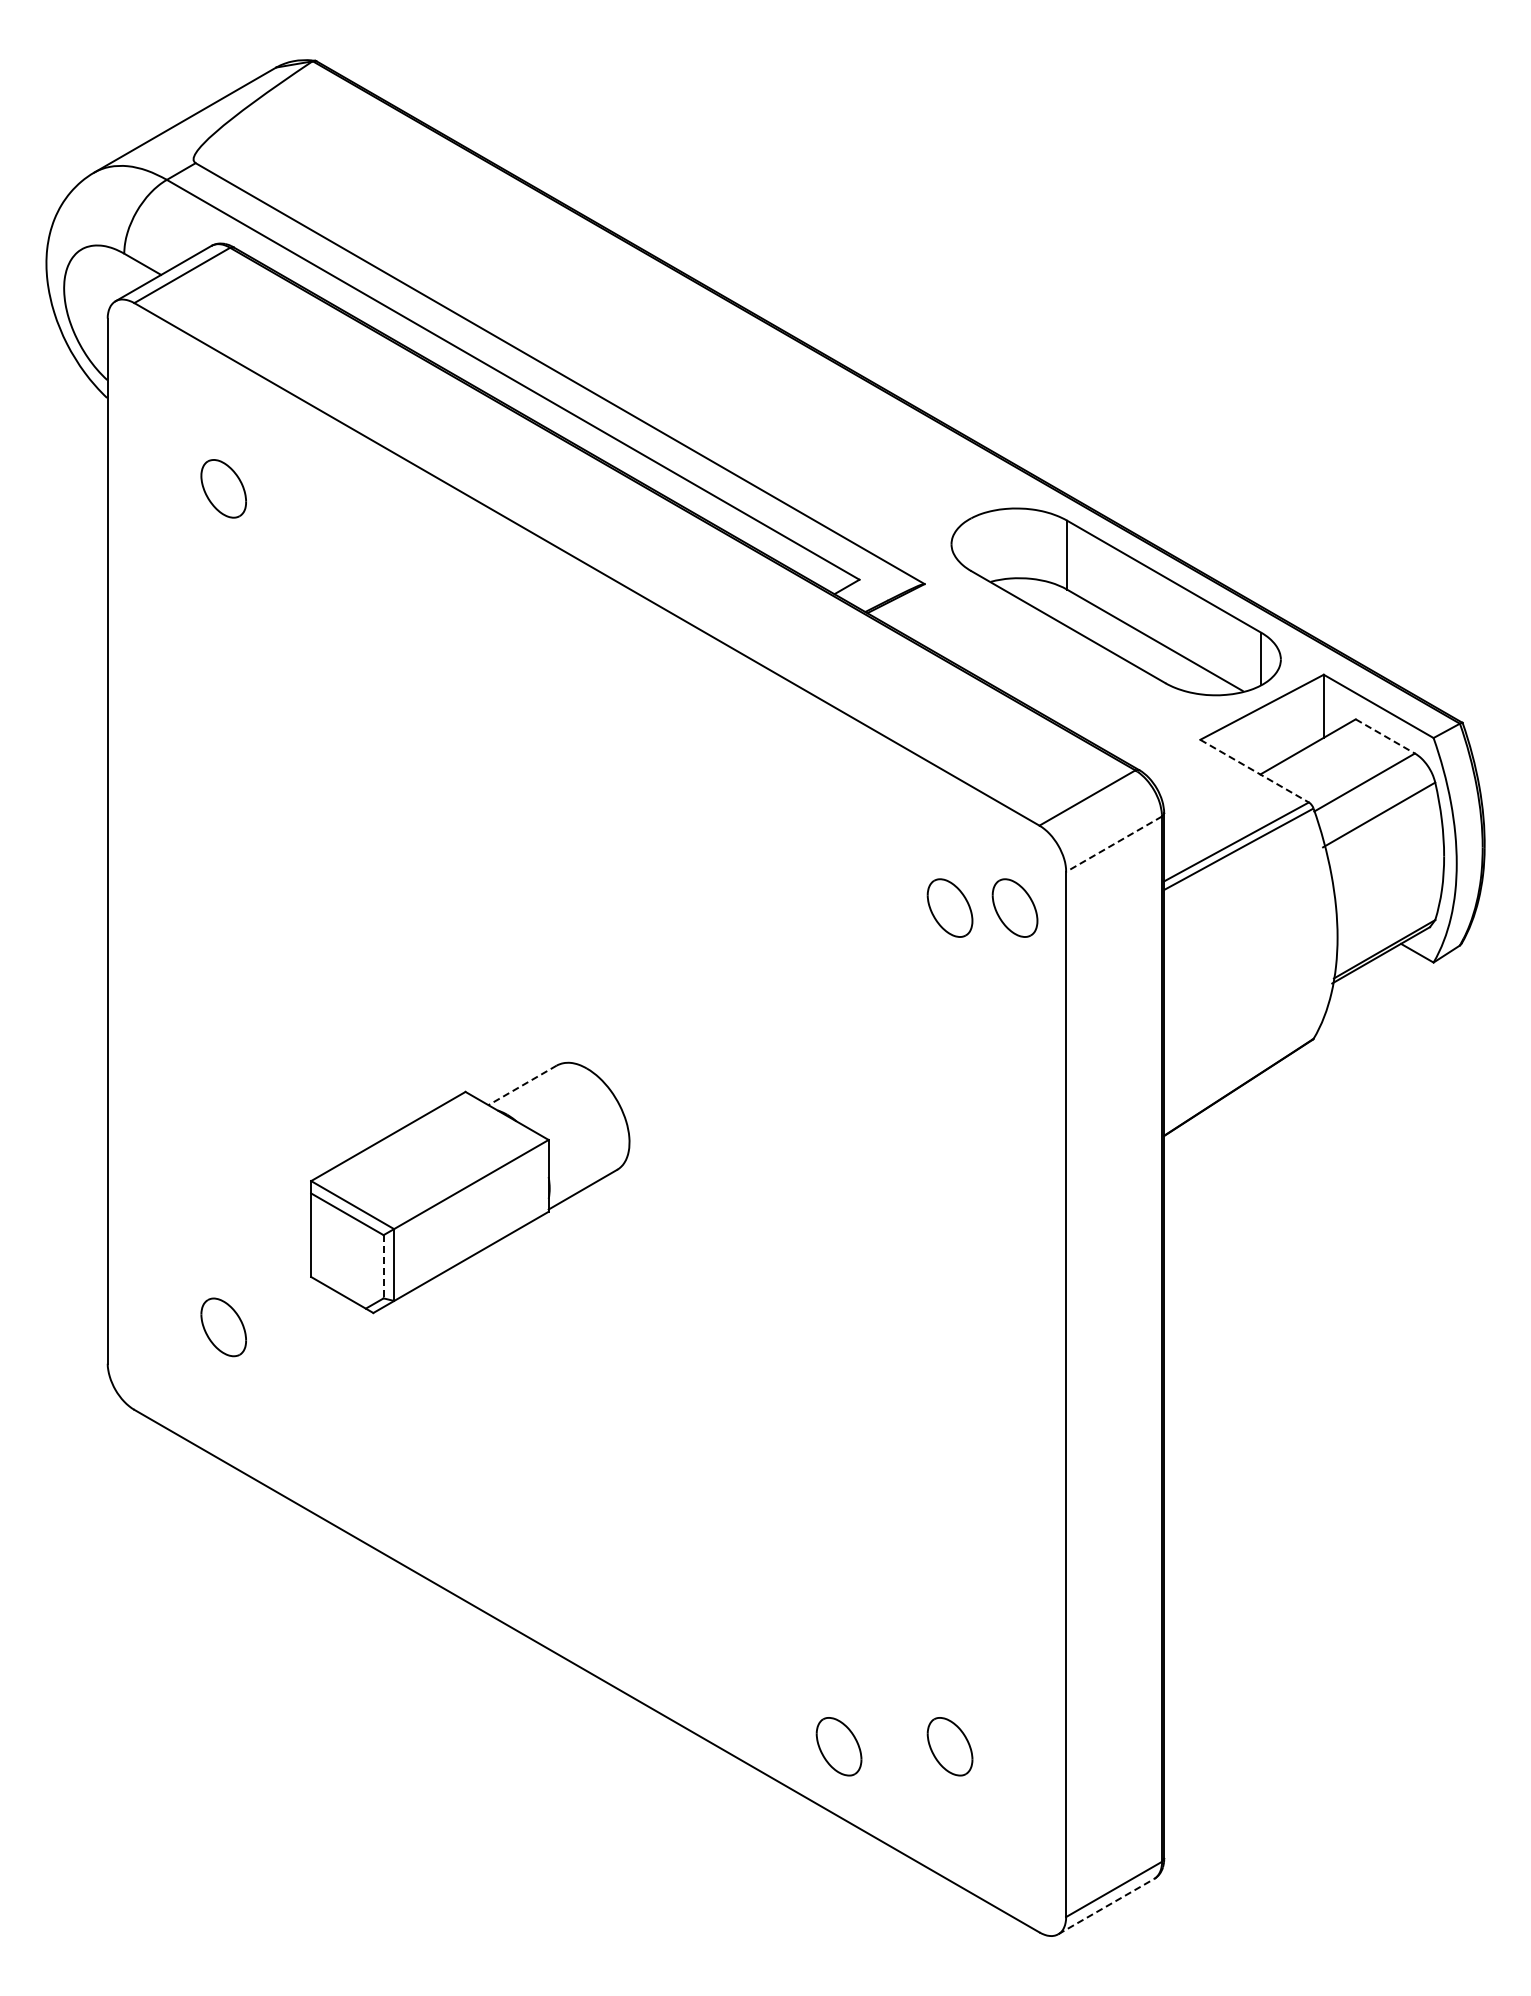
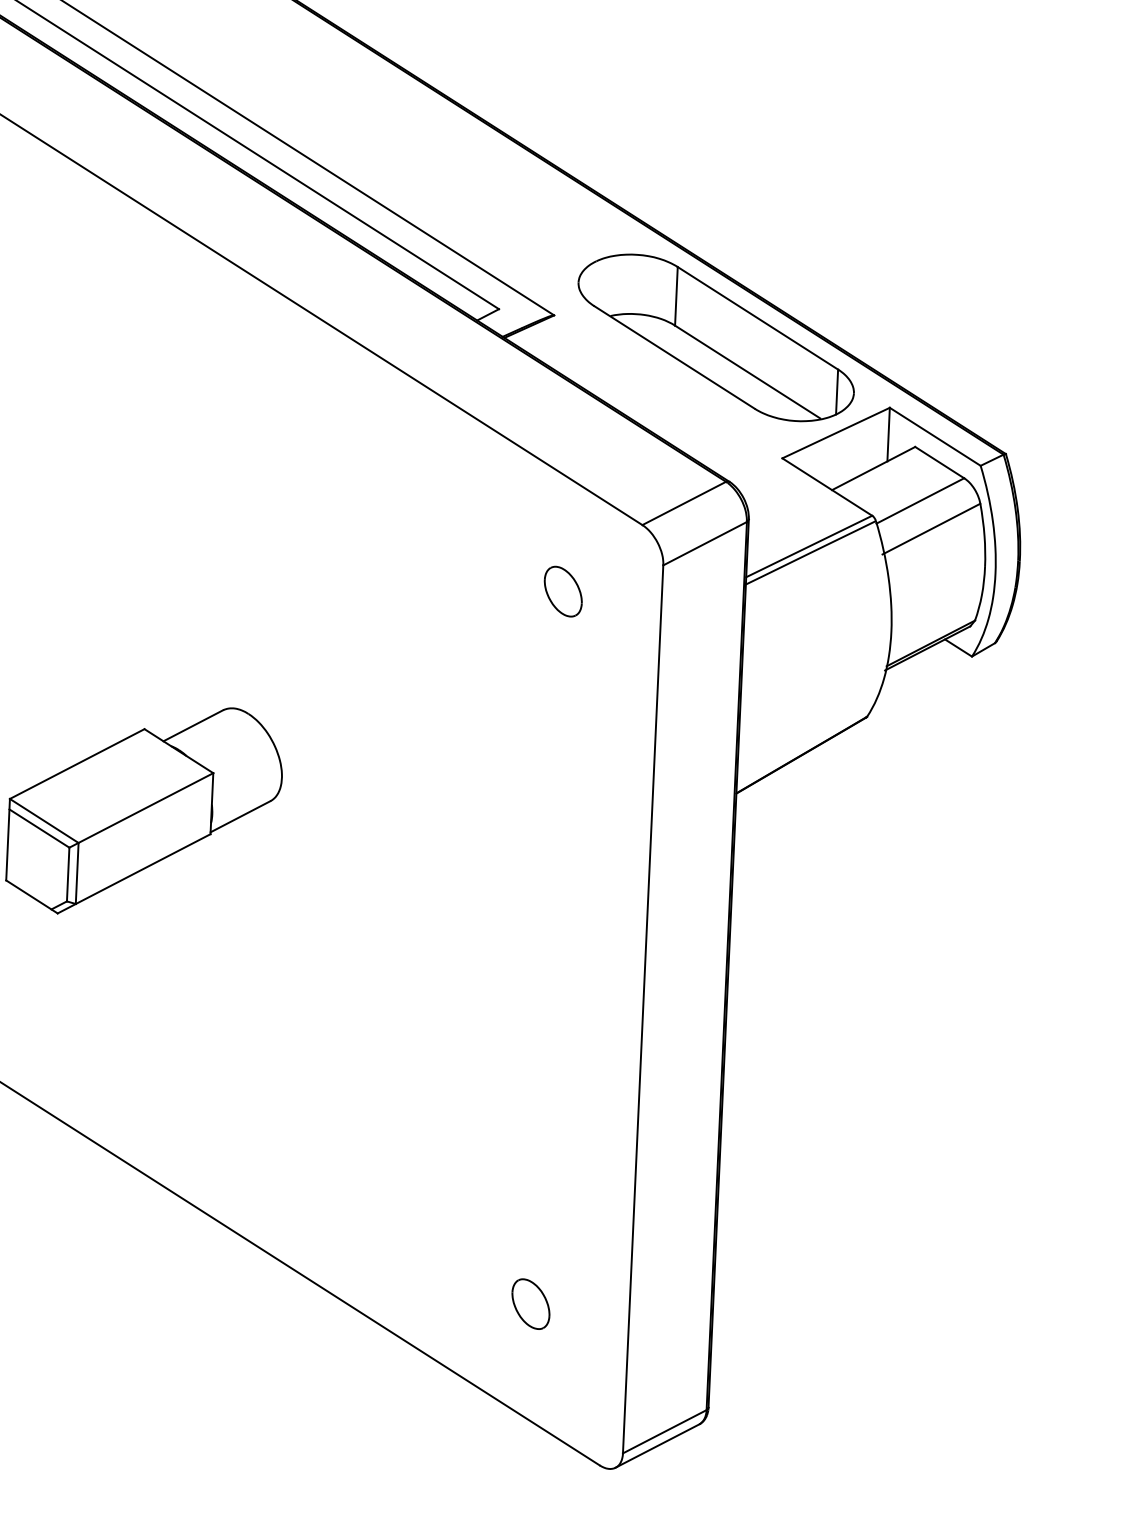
line: (1385, 736) -> (939, 462), dashed -> solid
line: (1254, 771) -> (827, 487), dashed -> solid
line: (1113, 844) -> (704, 543), dashed -> solid
part: (1014, 907) -> (618, 593), removed
line: (522, 1085) -> (193, 725), dashed -> solid
line: (383, 1266) -> (68, 874), dashed -> solid
part: (838, 1746) -> (436, 1299), removed
line: (1106, 1906) -> (657, 1445), dashed -> solid

